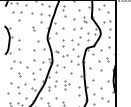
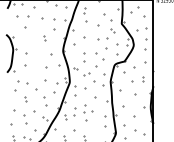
part: (84, 19) -> (112, 26), size x1.67
part: (66, 84) -> (88, 112), size x1.43

